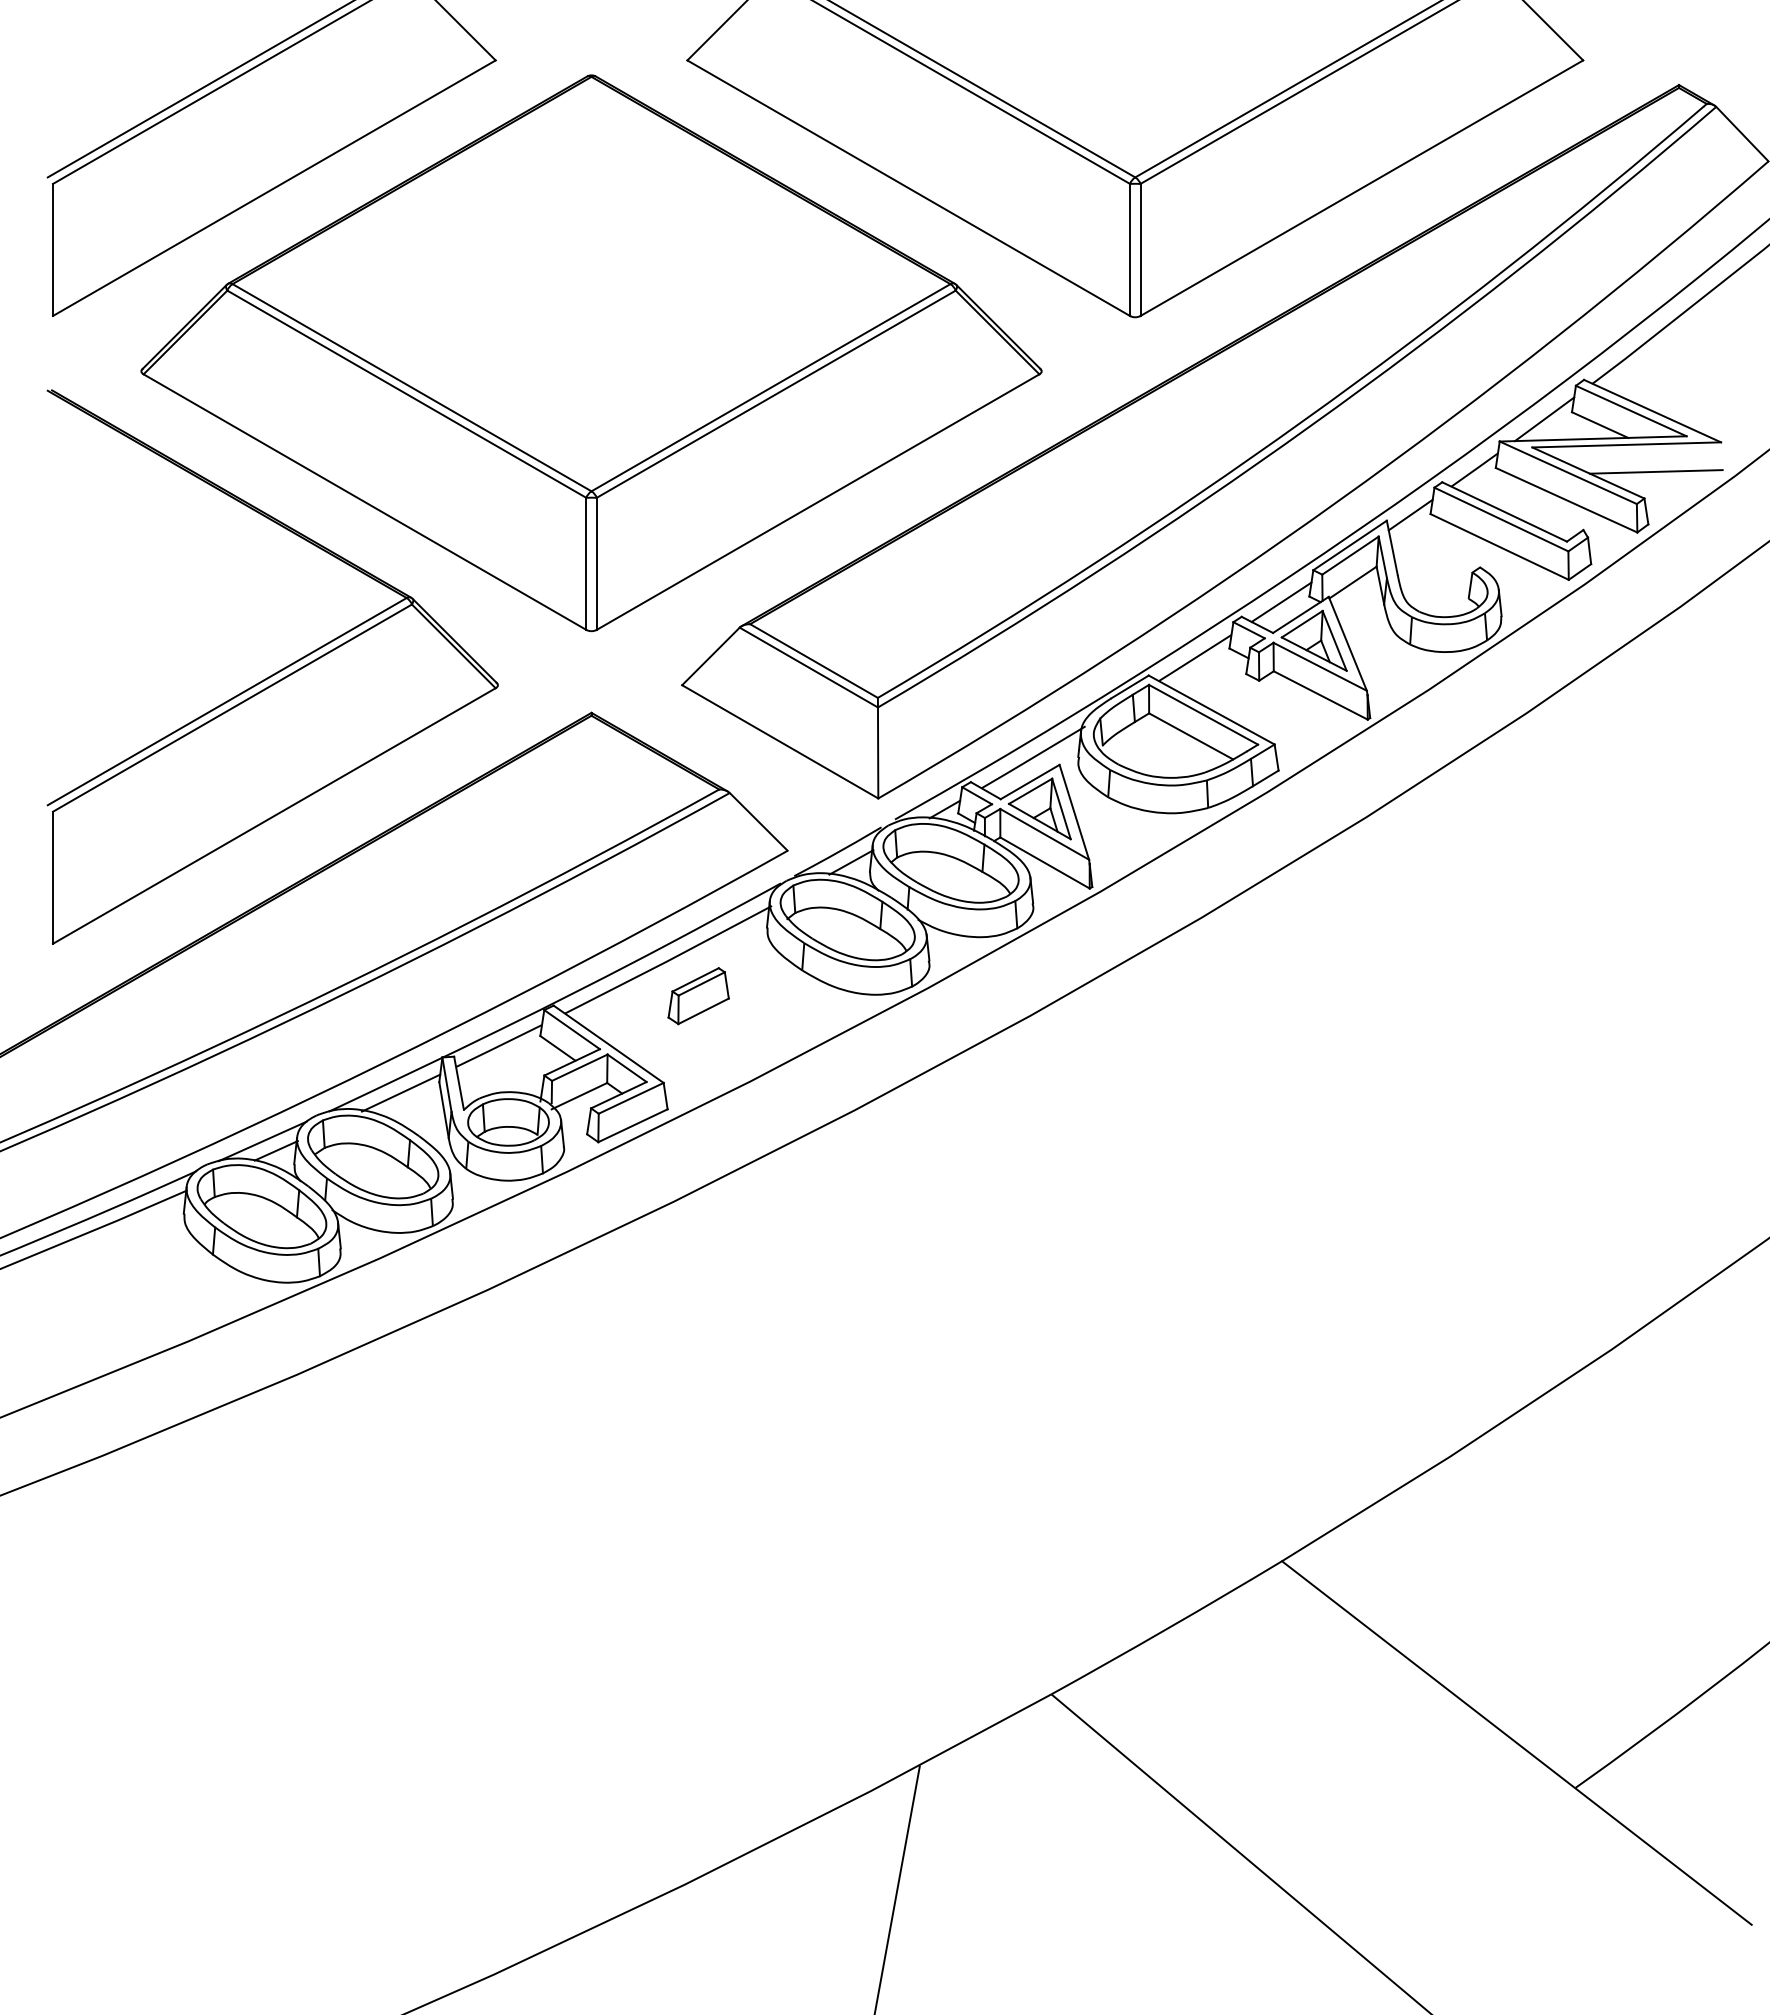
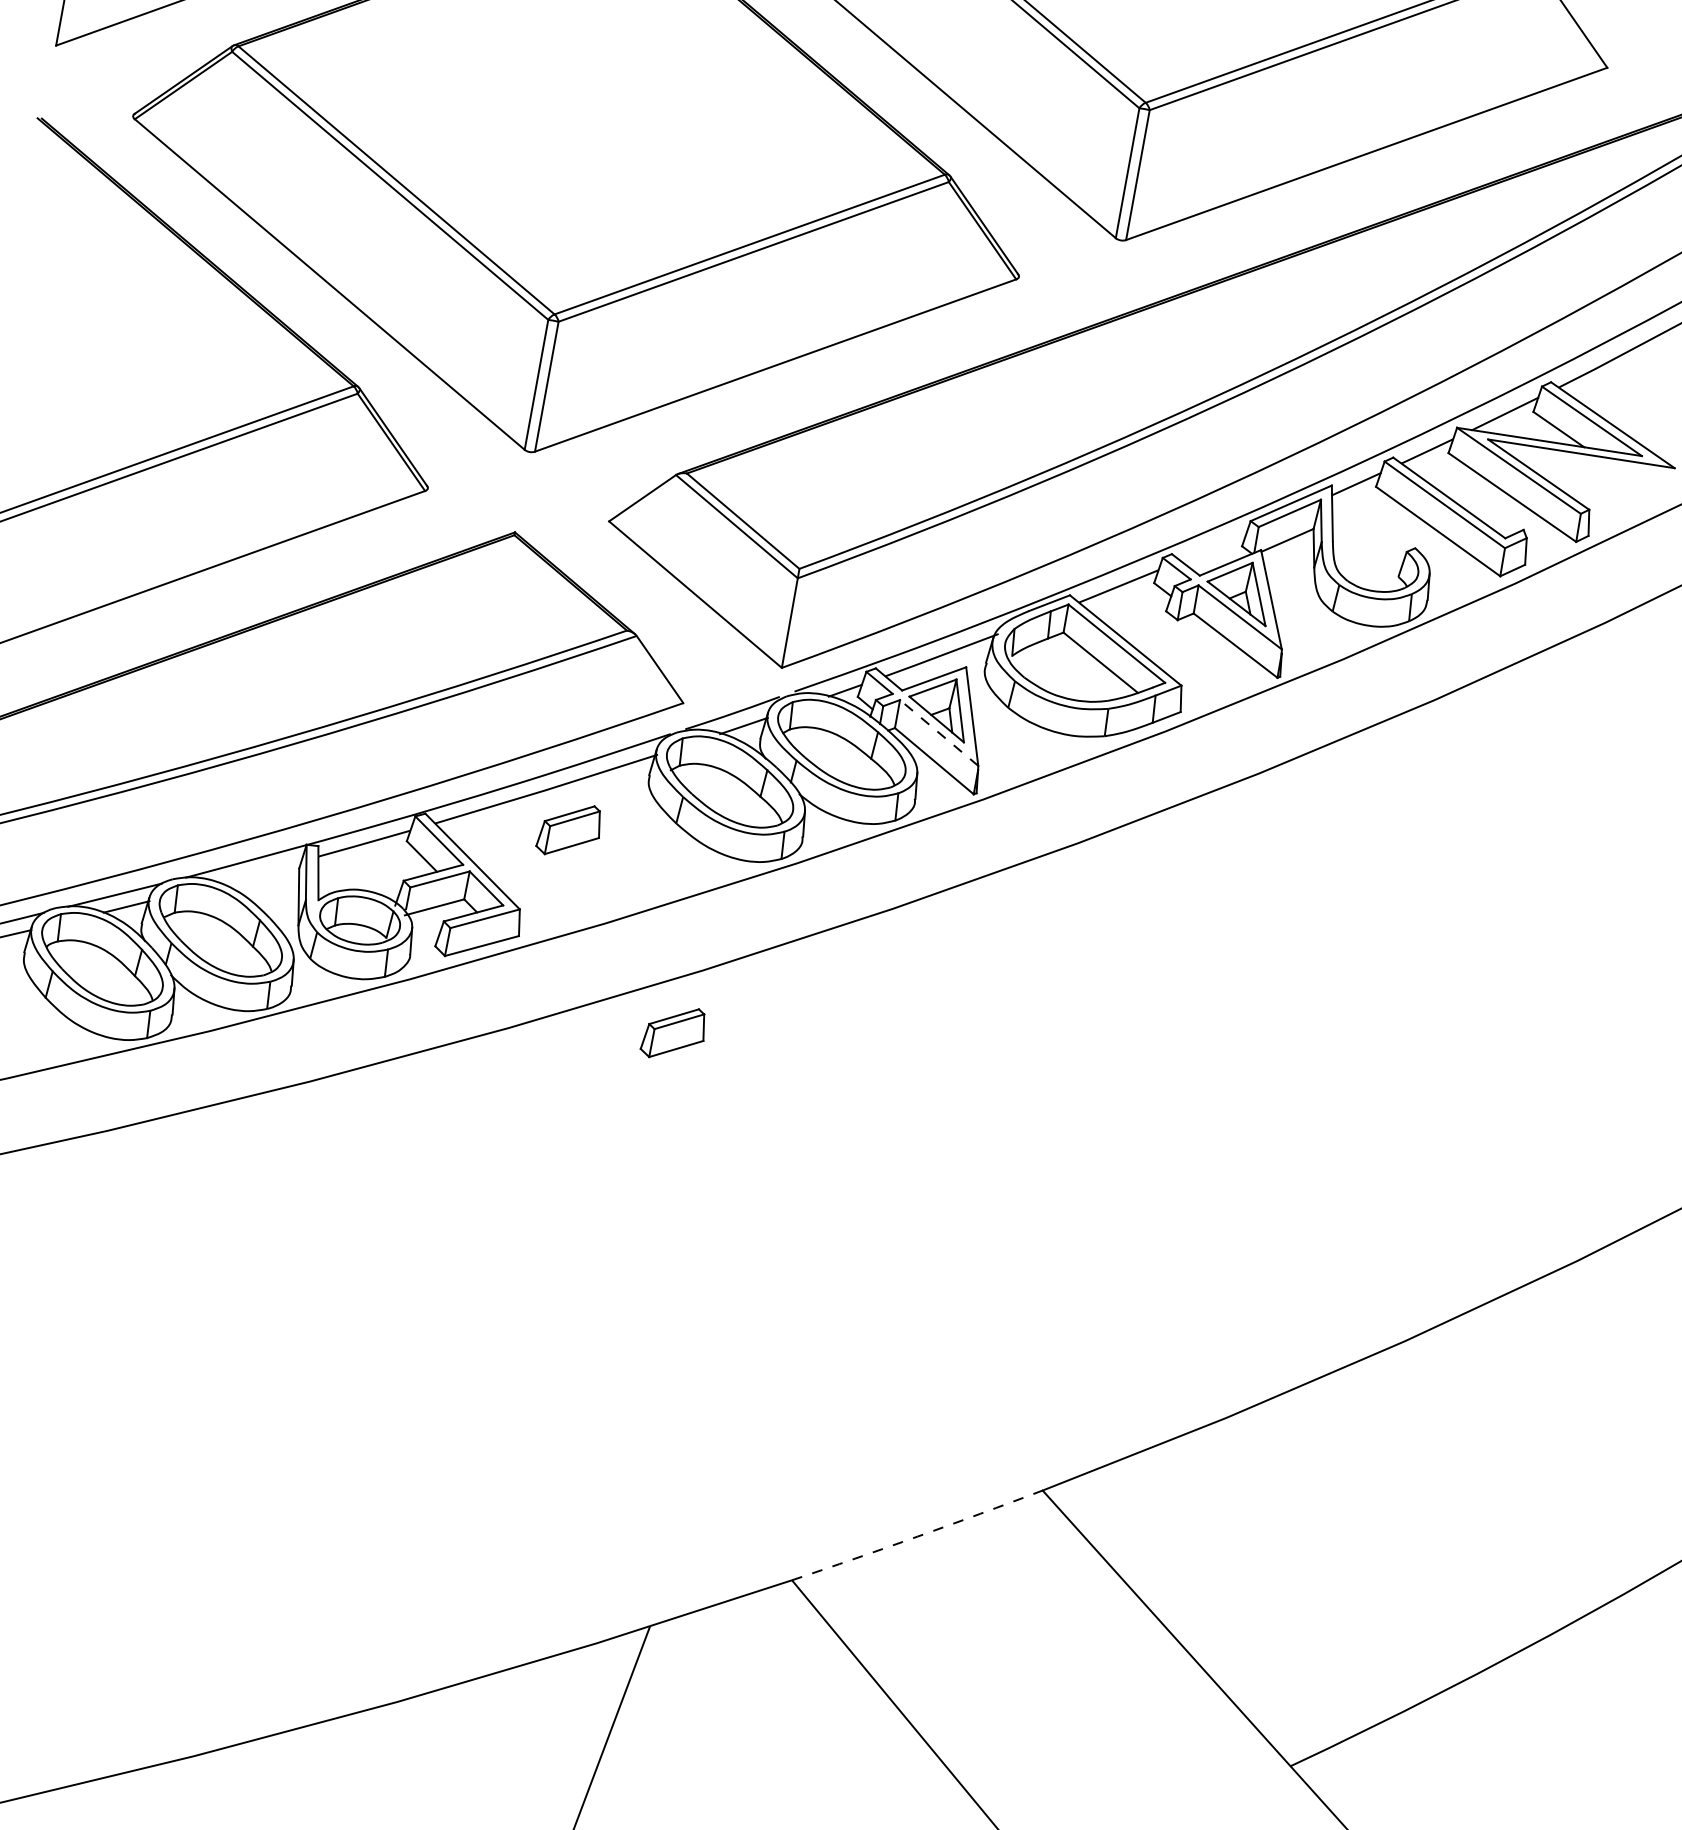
line: (1655, 471) -> (1604, 485), removed
line: (1281, 601) -> (1213, 546), removed
line: (1044, 834) -> (938, 733), solid -> dashed
line: (400, 1092) -> (259, 871), removed
part: (837, 1177) -> (673, 1033), added
arc: (1167, 1628) -> (917, 1536), solid -> dashed

